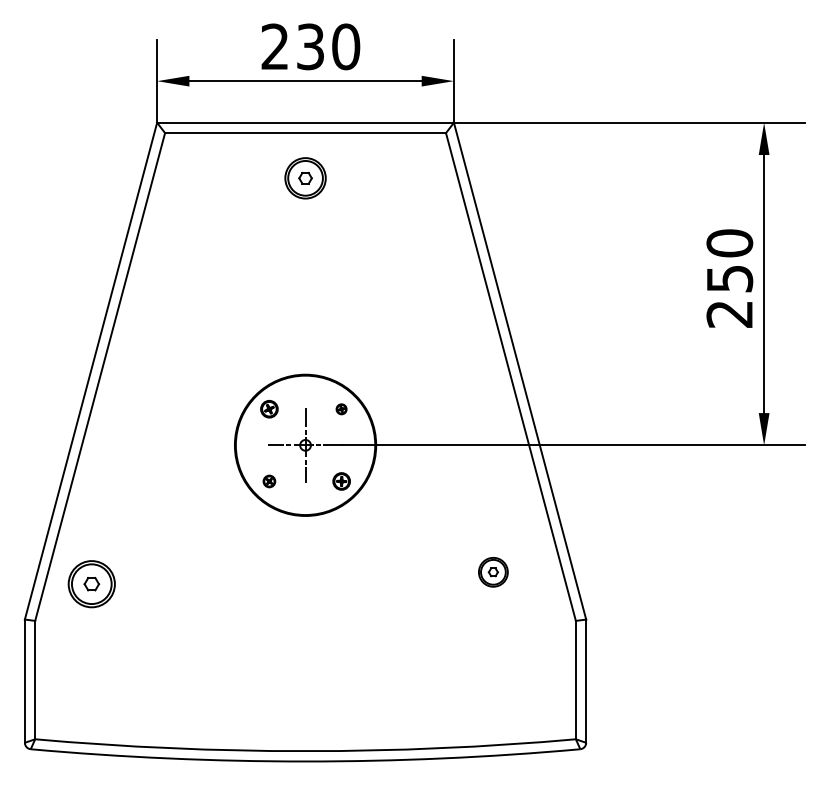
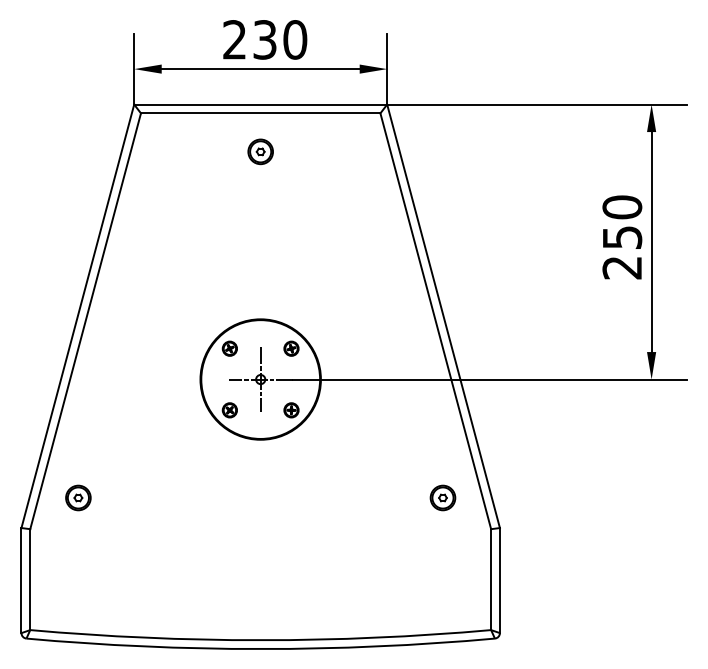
part: (305, 177) -> (260, 151), size x0.71
part: (341, 409) -> (291, 348), size x1.67
part: (269, 481) -> (229, 410), size x1.43
part: (493, 572) -> (443, 498), moved
part: (91, 584) -> (78, 498), size x0.62

